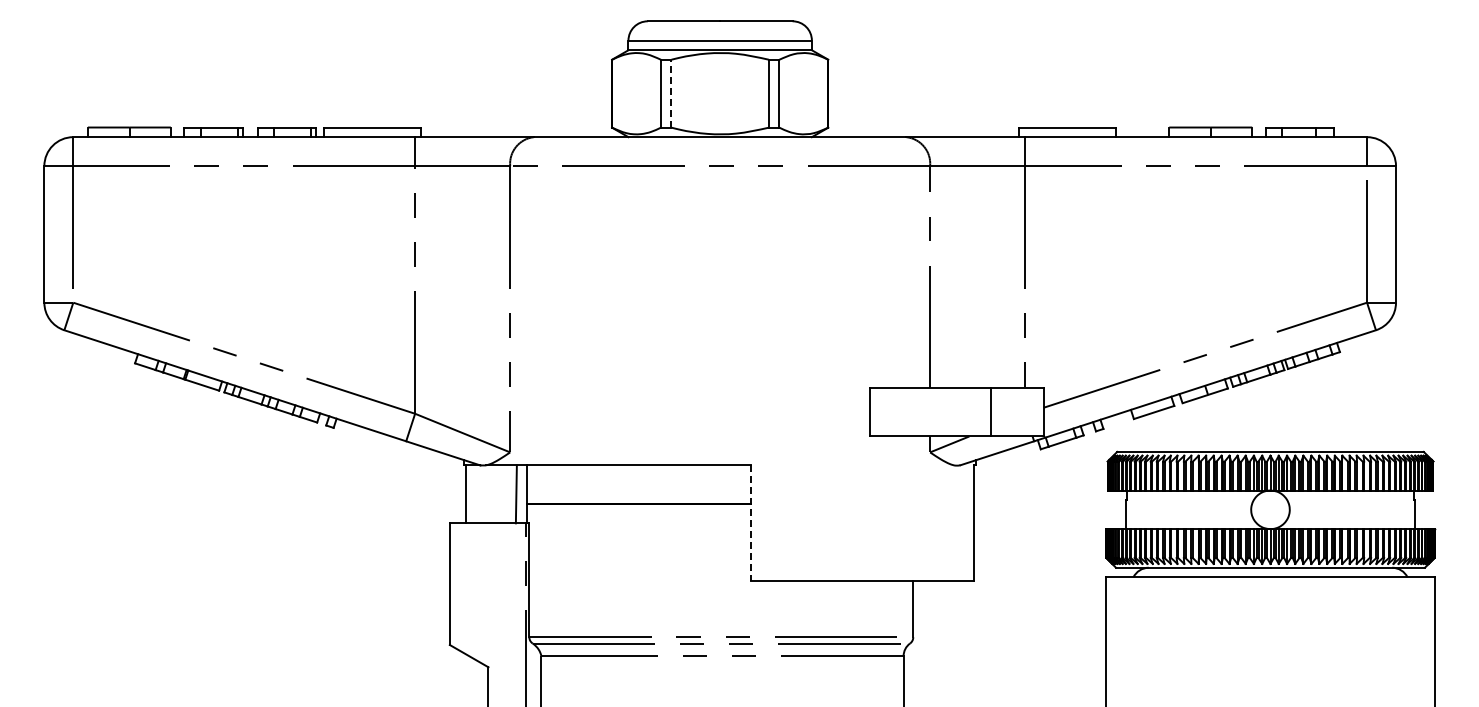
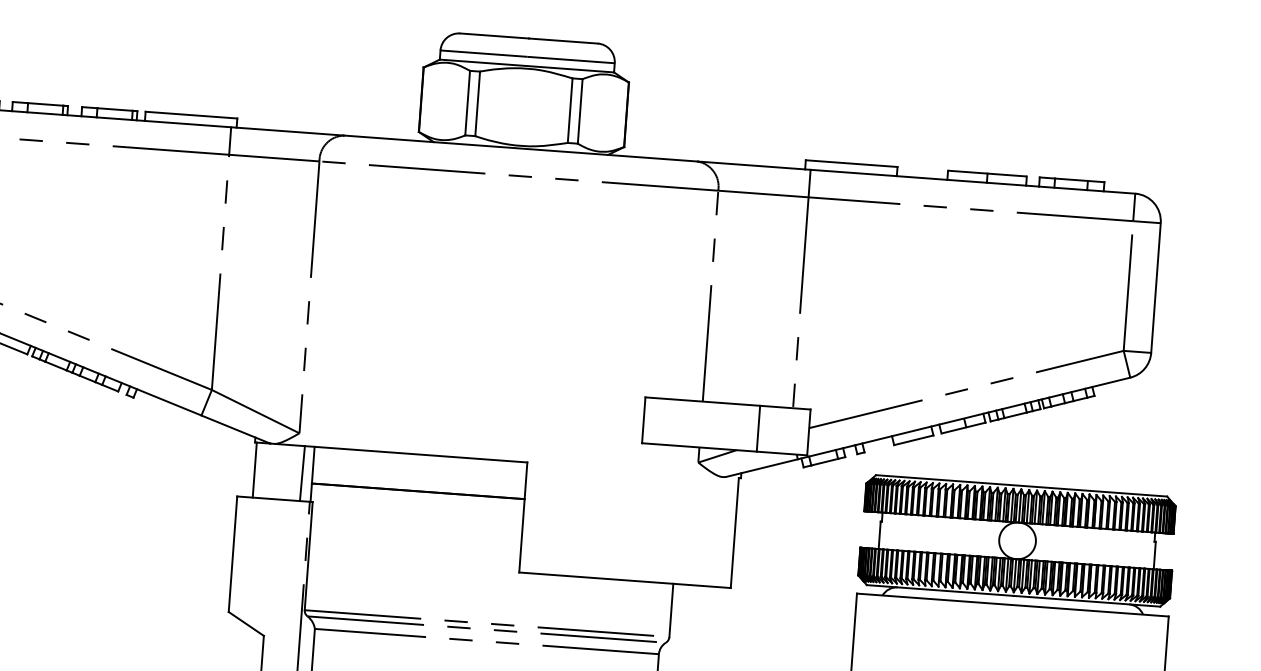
line: (671, 93) -> (477, 103), dashed -> solid
line: (751, 523) -> (523, 517), dashed -> solid

